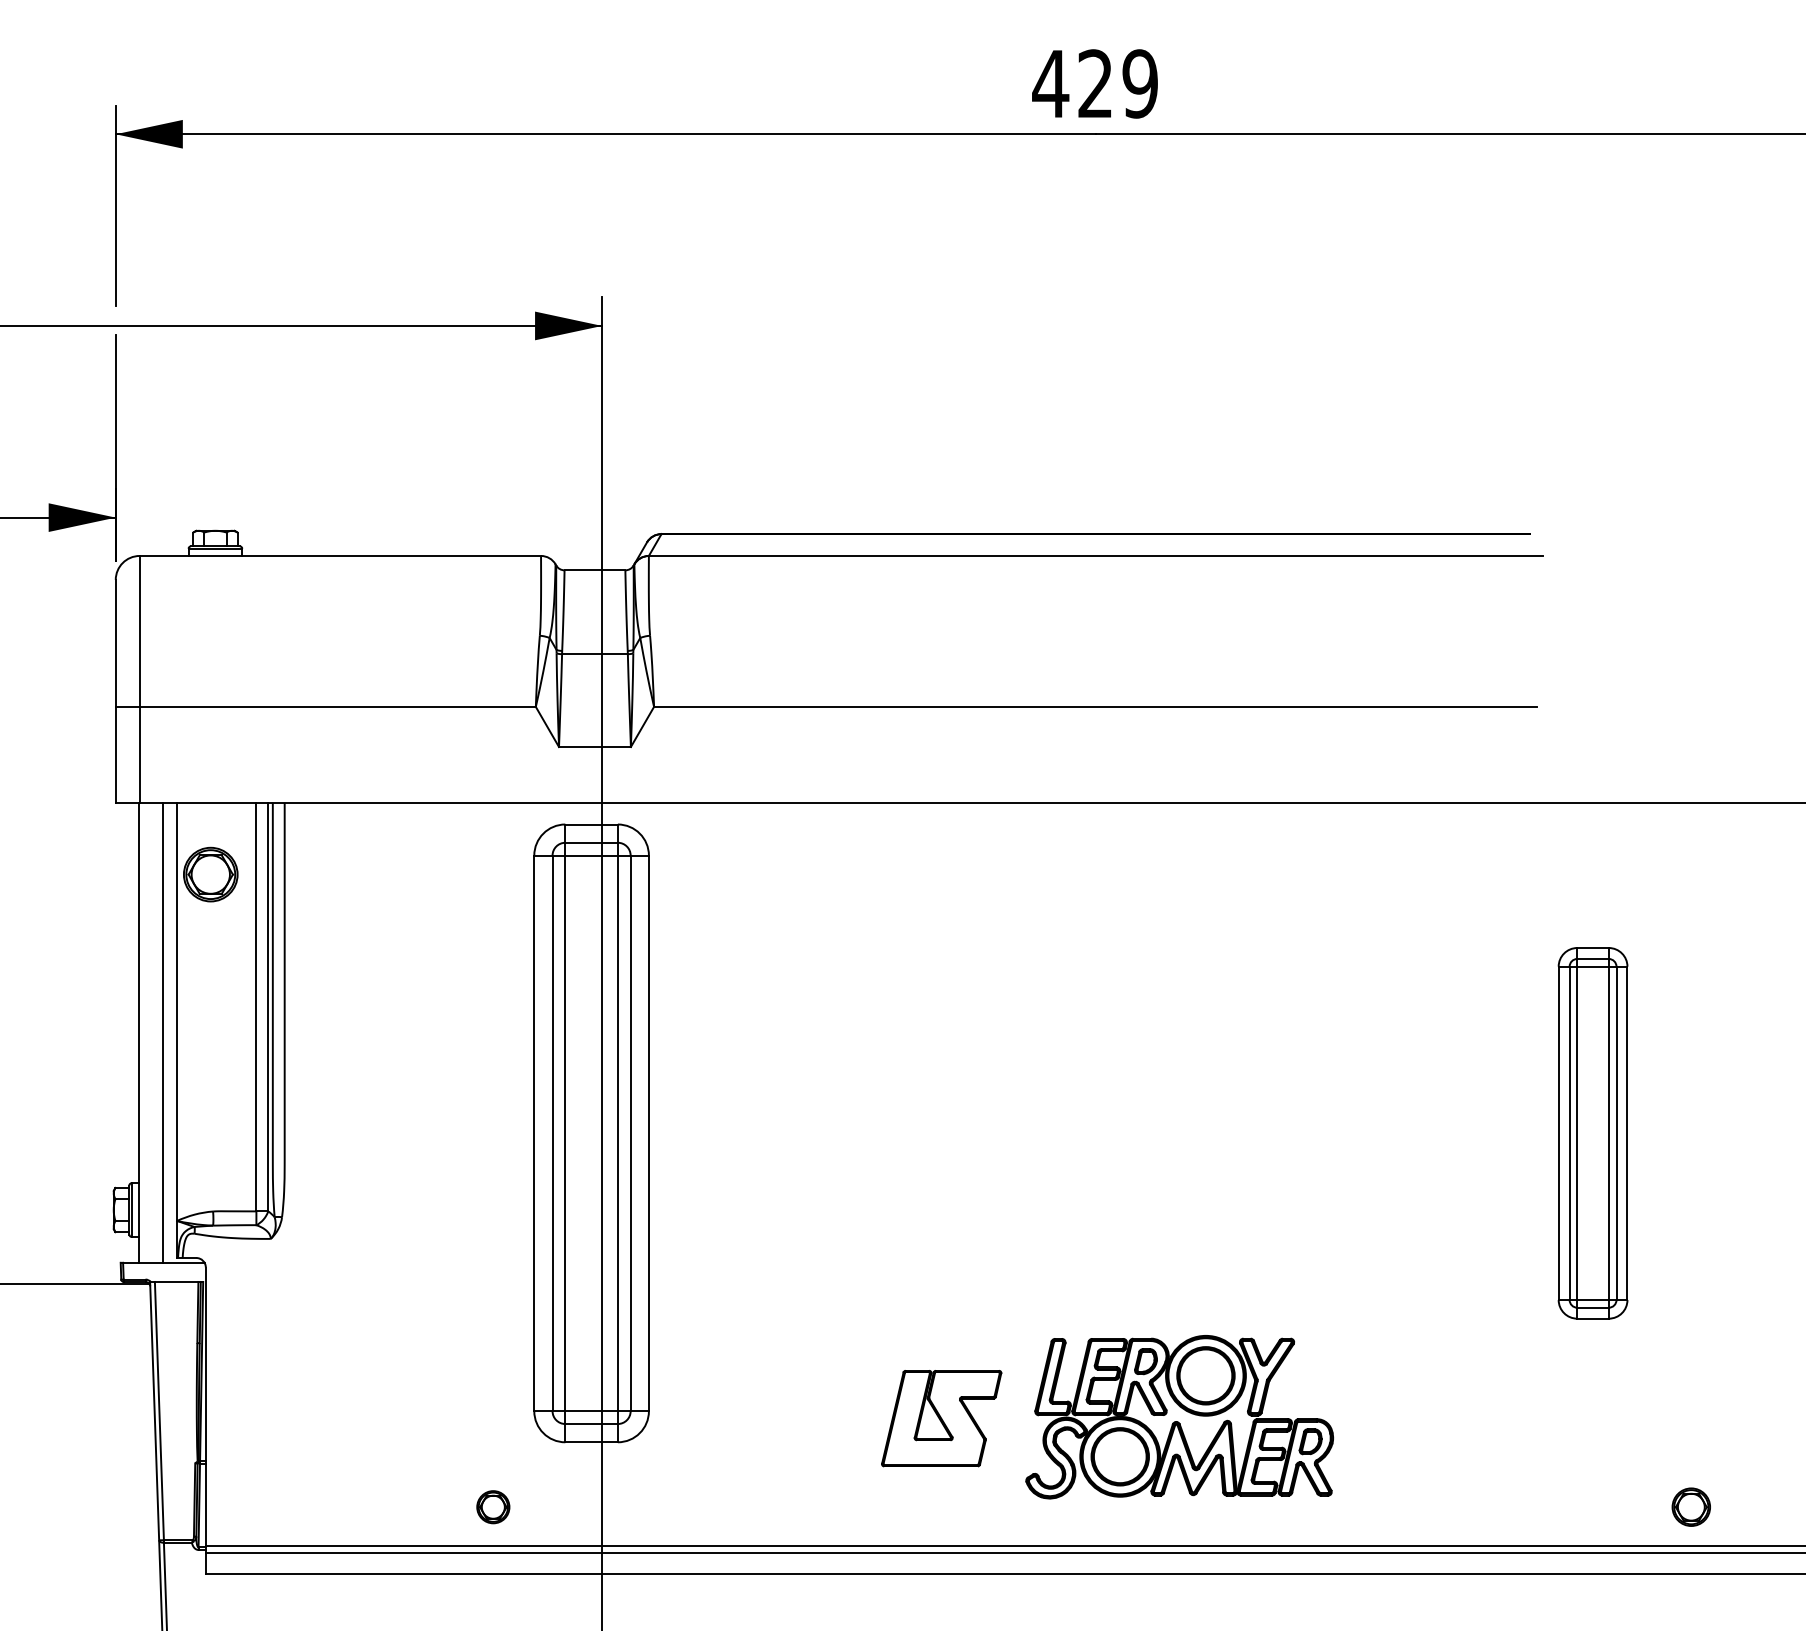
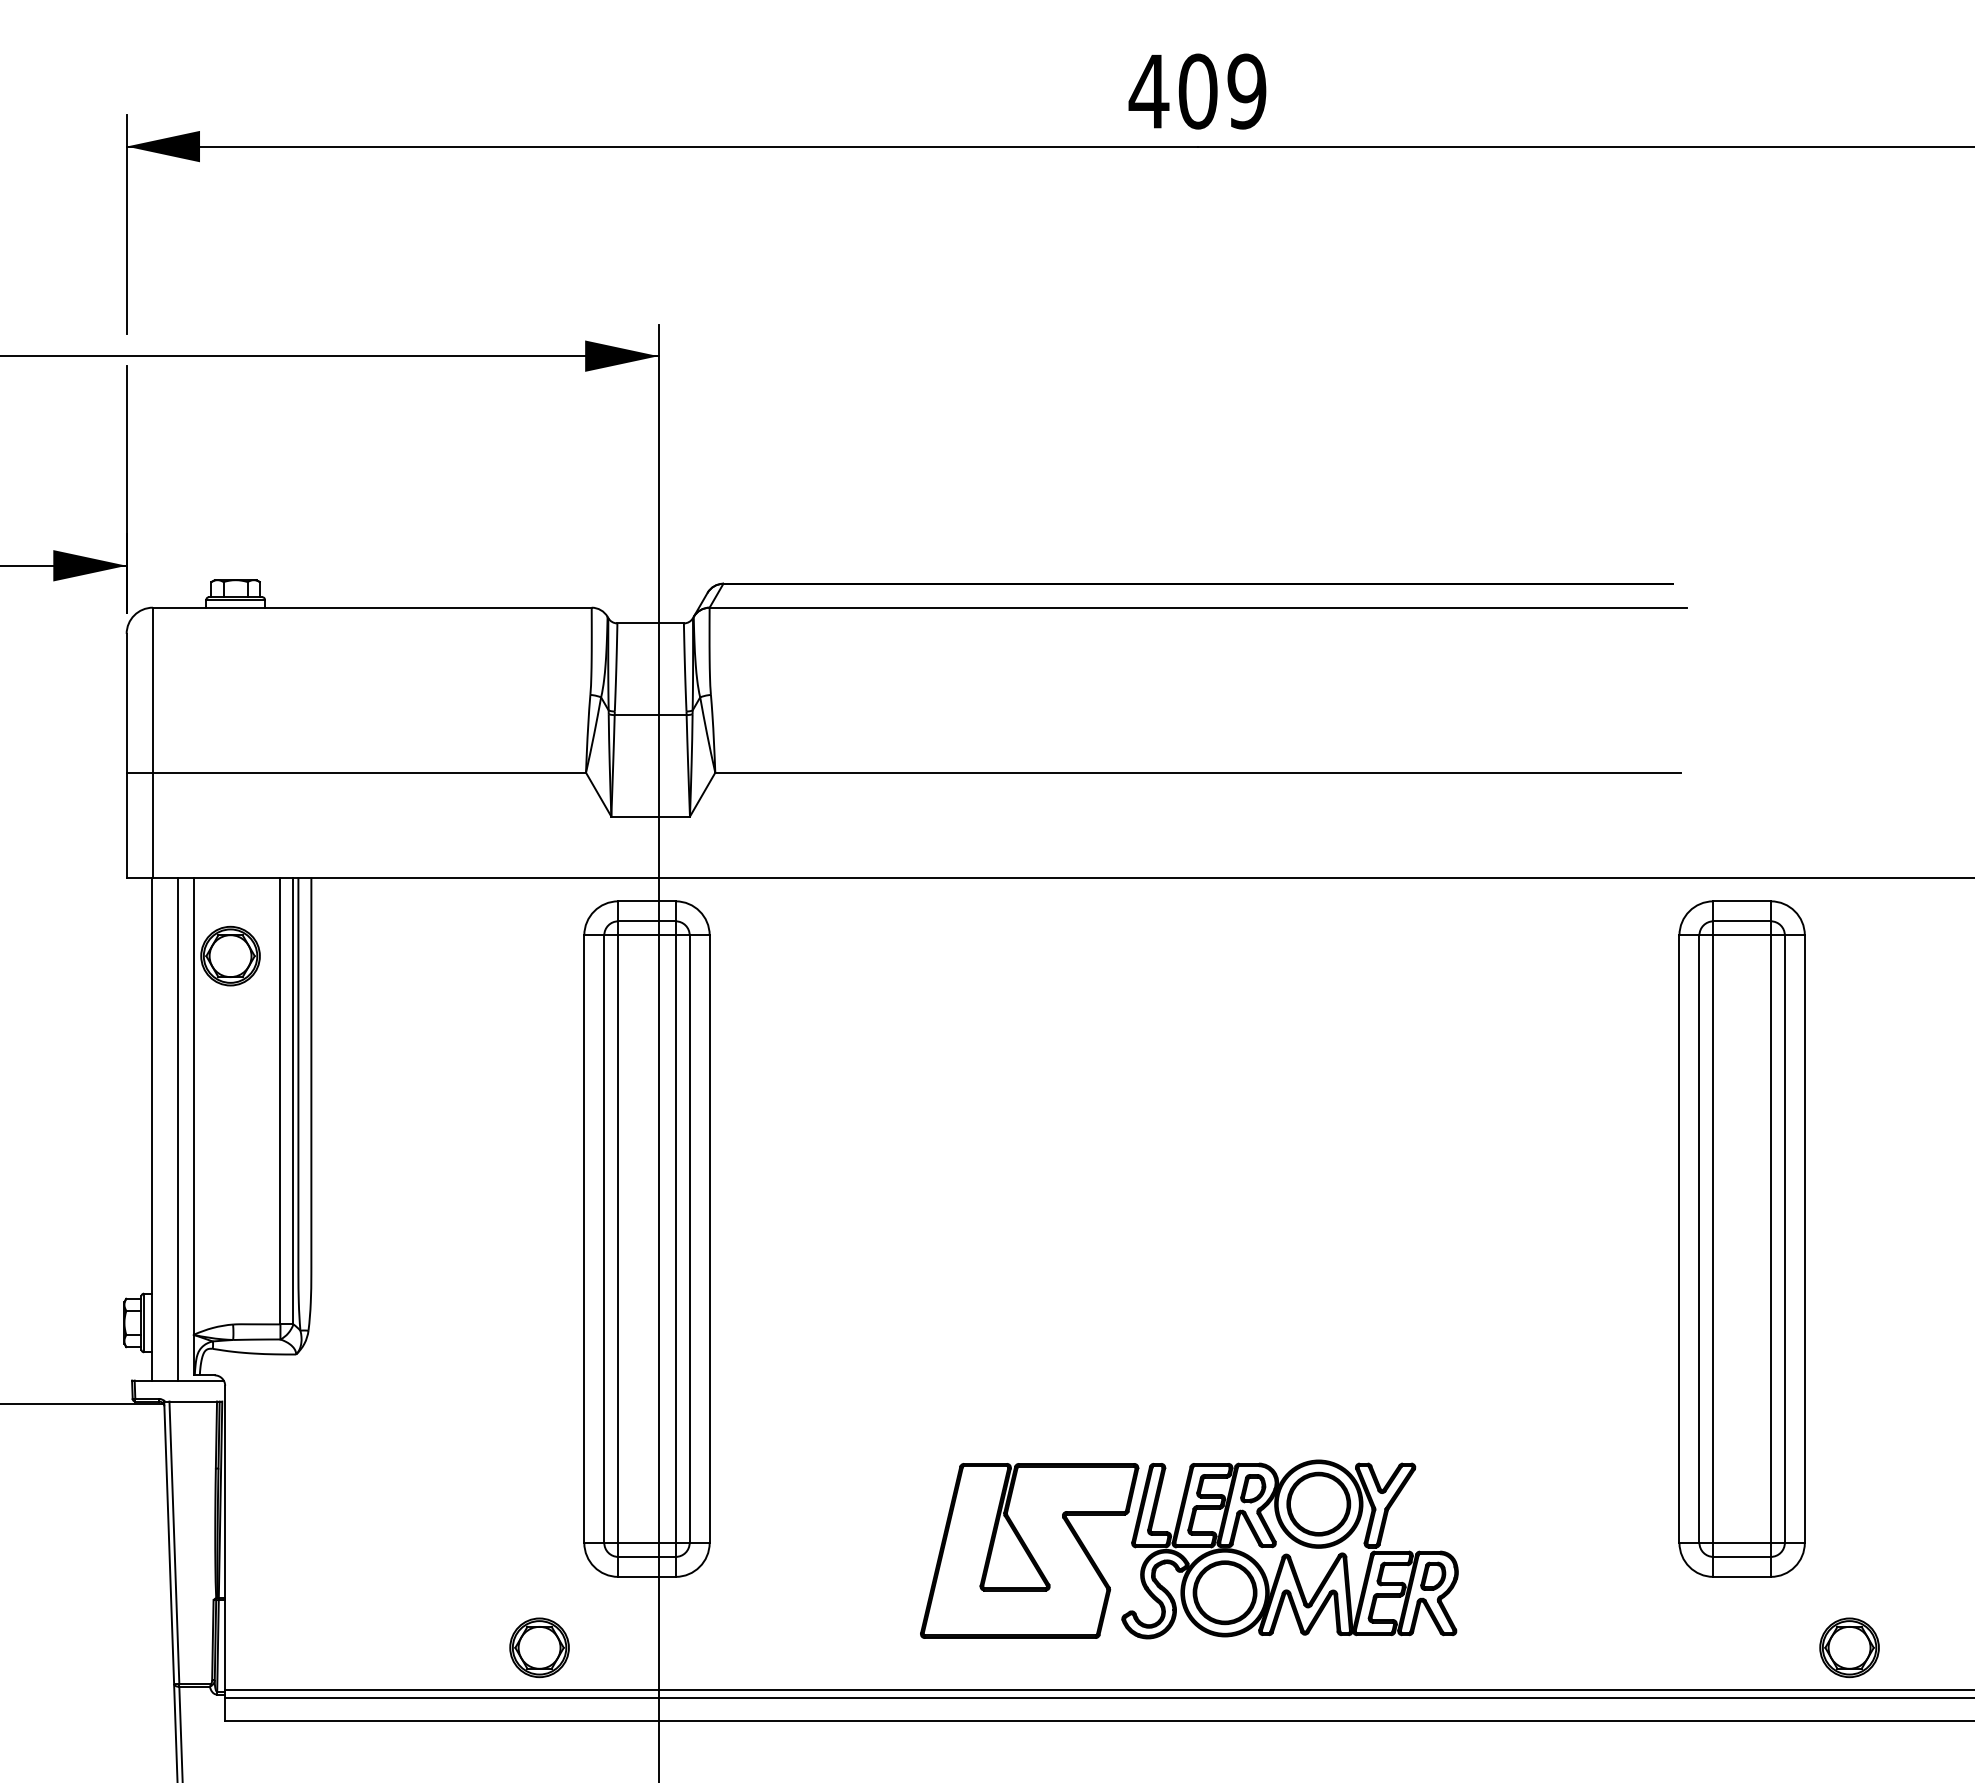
text: (1095, 83) -> (1197, 91), 429 -> 409
part: (1592, 1132) -> (1741, 1238), size x1.67
part: (941, 1418) -> (1029, 1550), size x1.67
part: (493, 1506) -> (539, 1647), size x1.67
part: (1691, 1506) -> (1849, 1647), size x1.43

